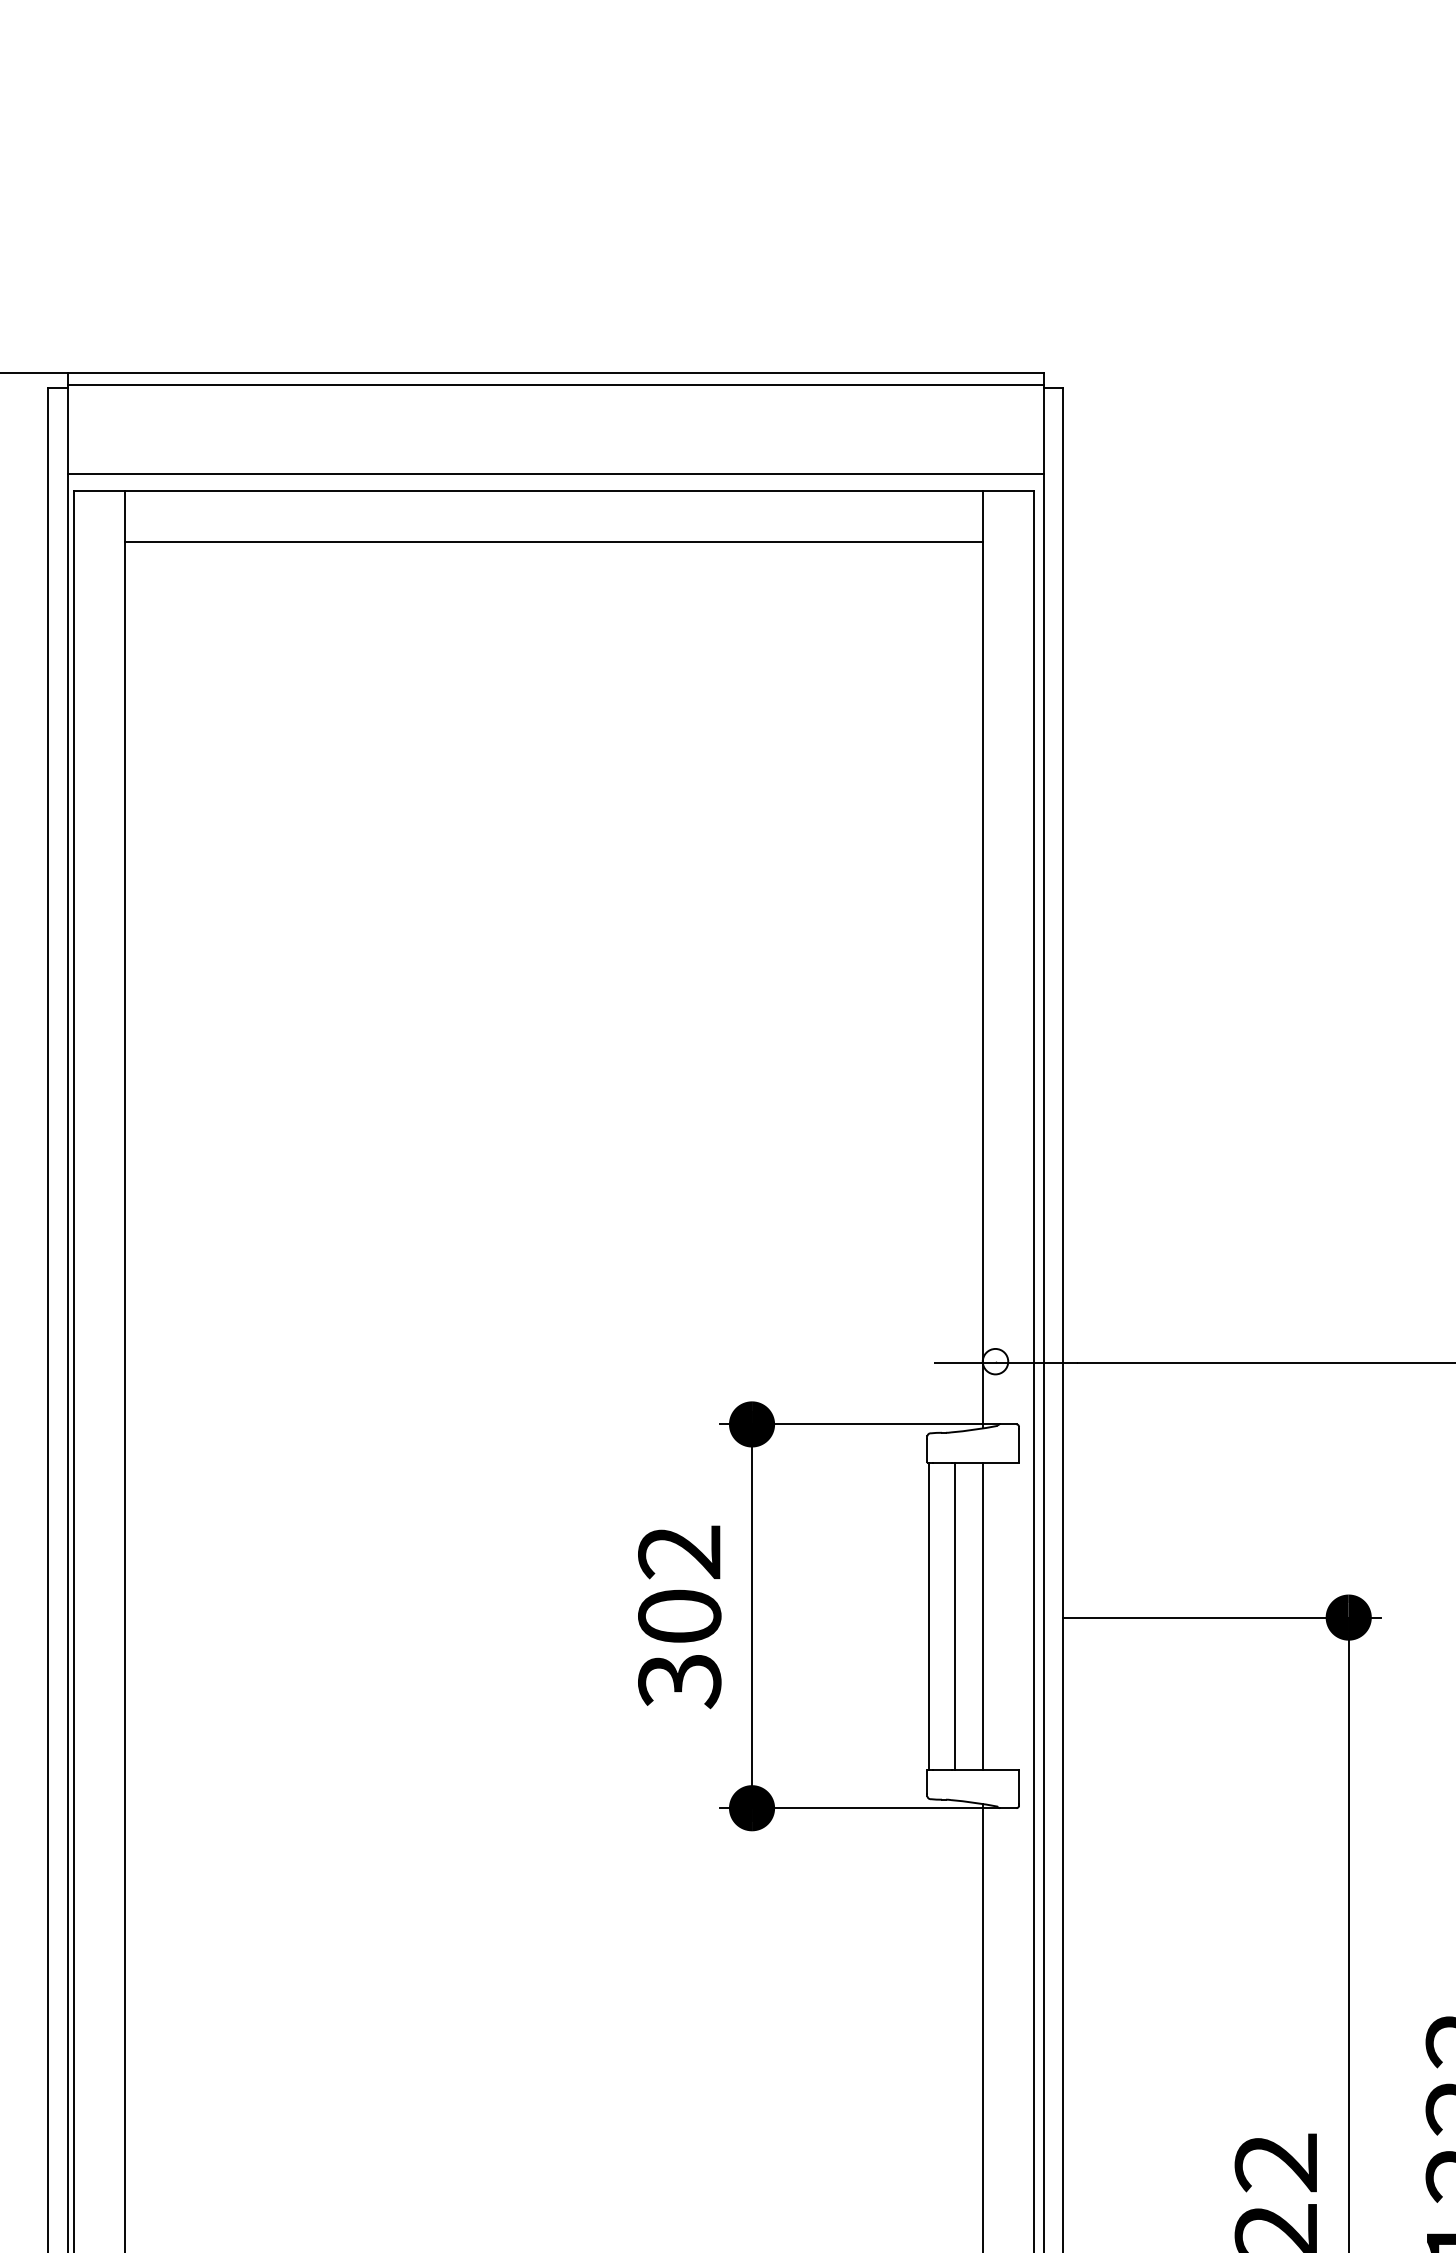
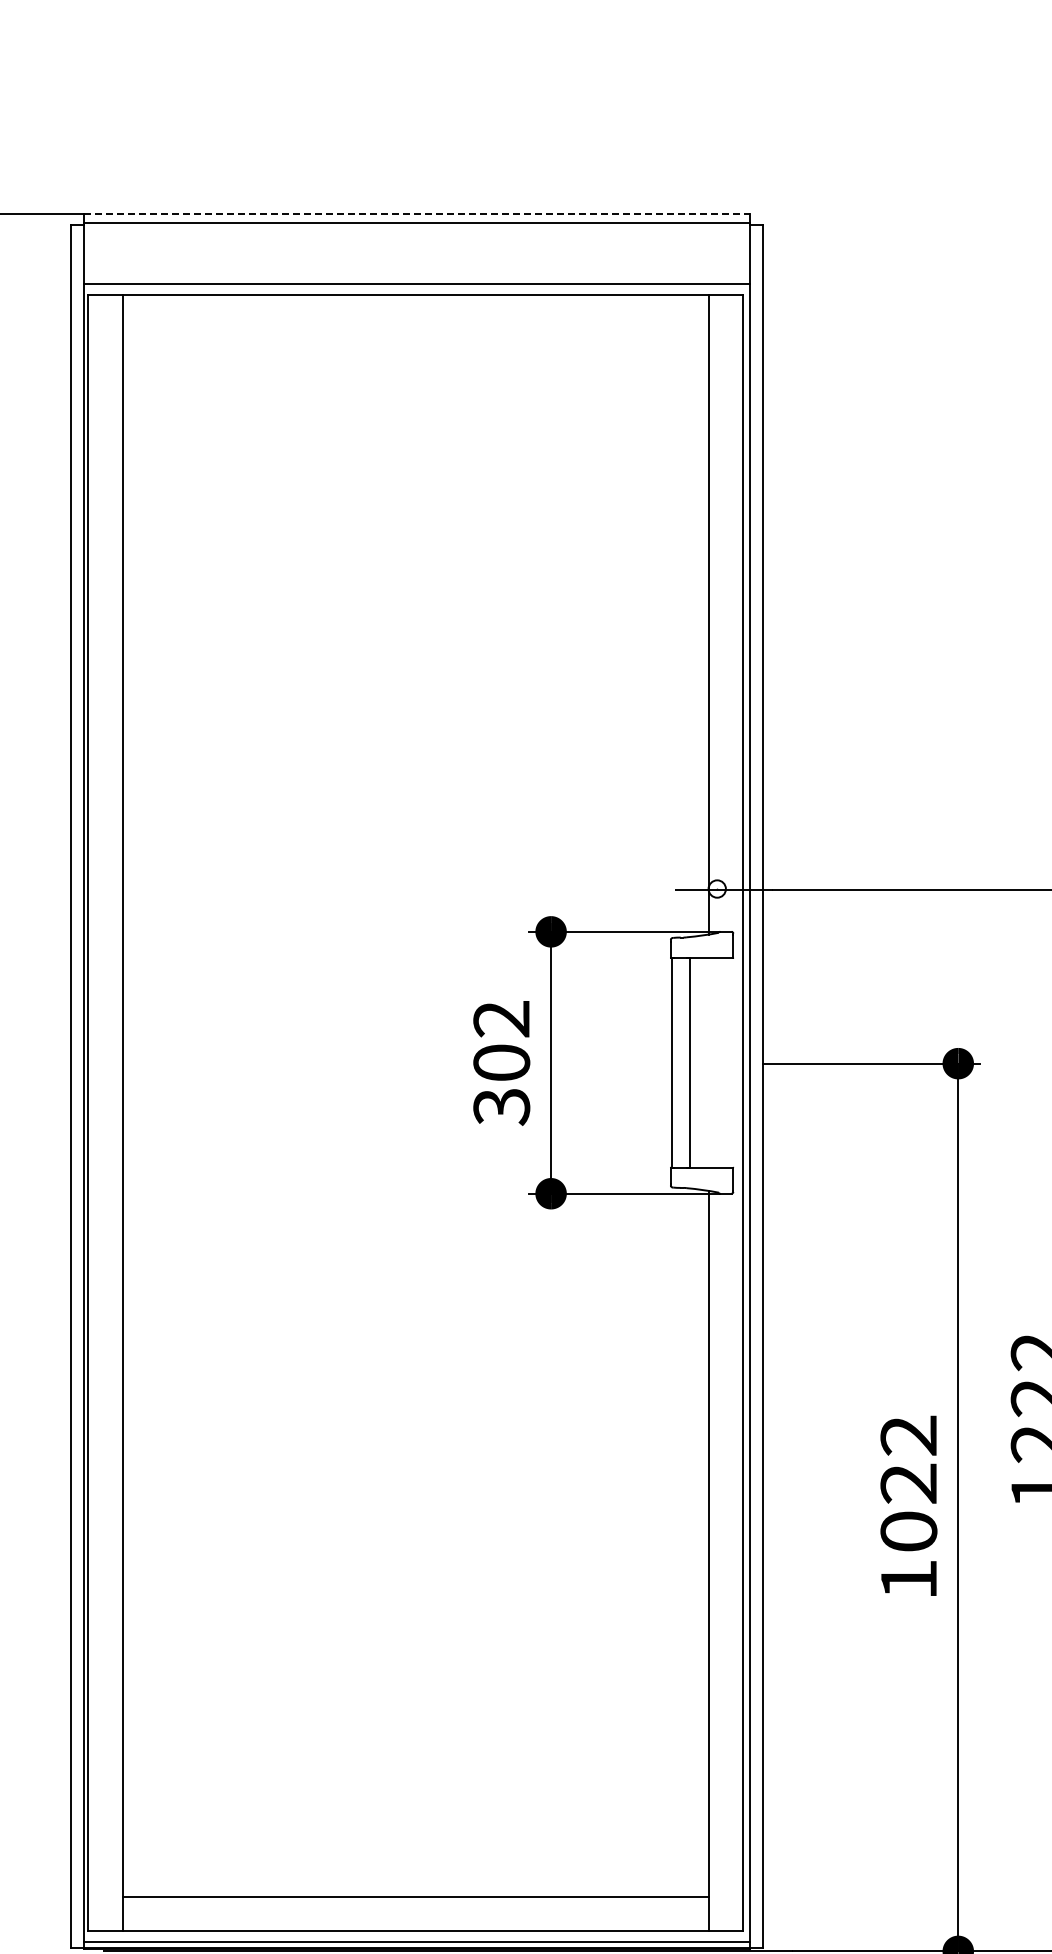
line: (556, 373) -> (417, 214), solid -> dashed
line: (553, 541) -> (415, 329), removed
line: (982, 1615) -> (708, 1062), removed

